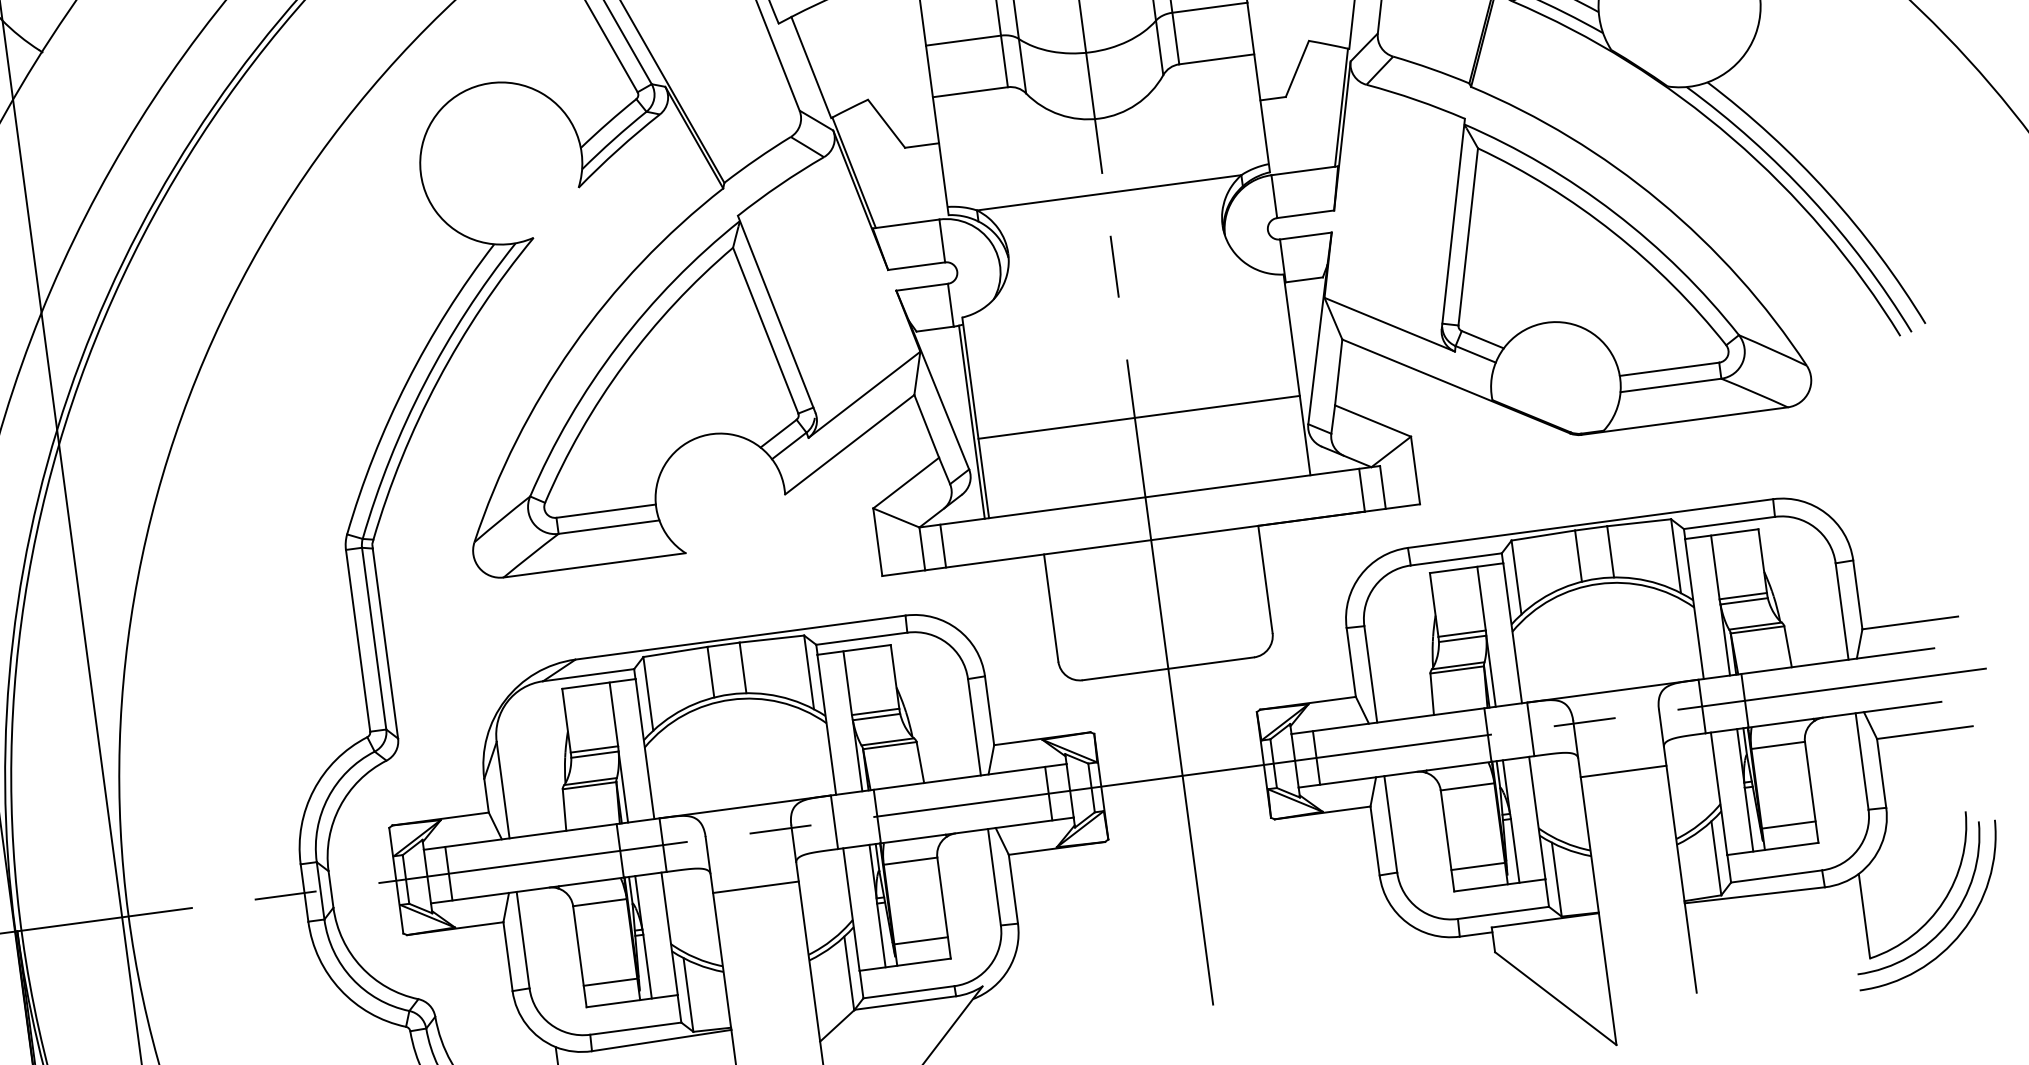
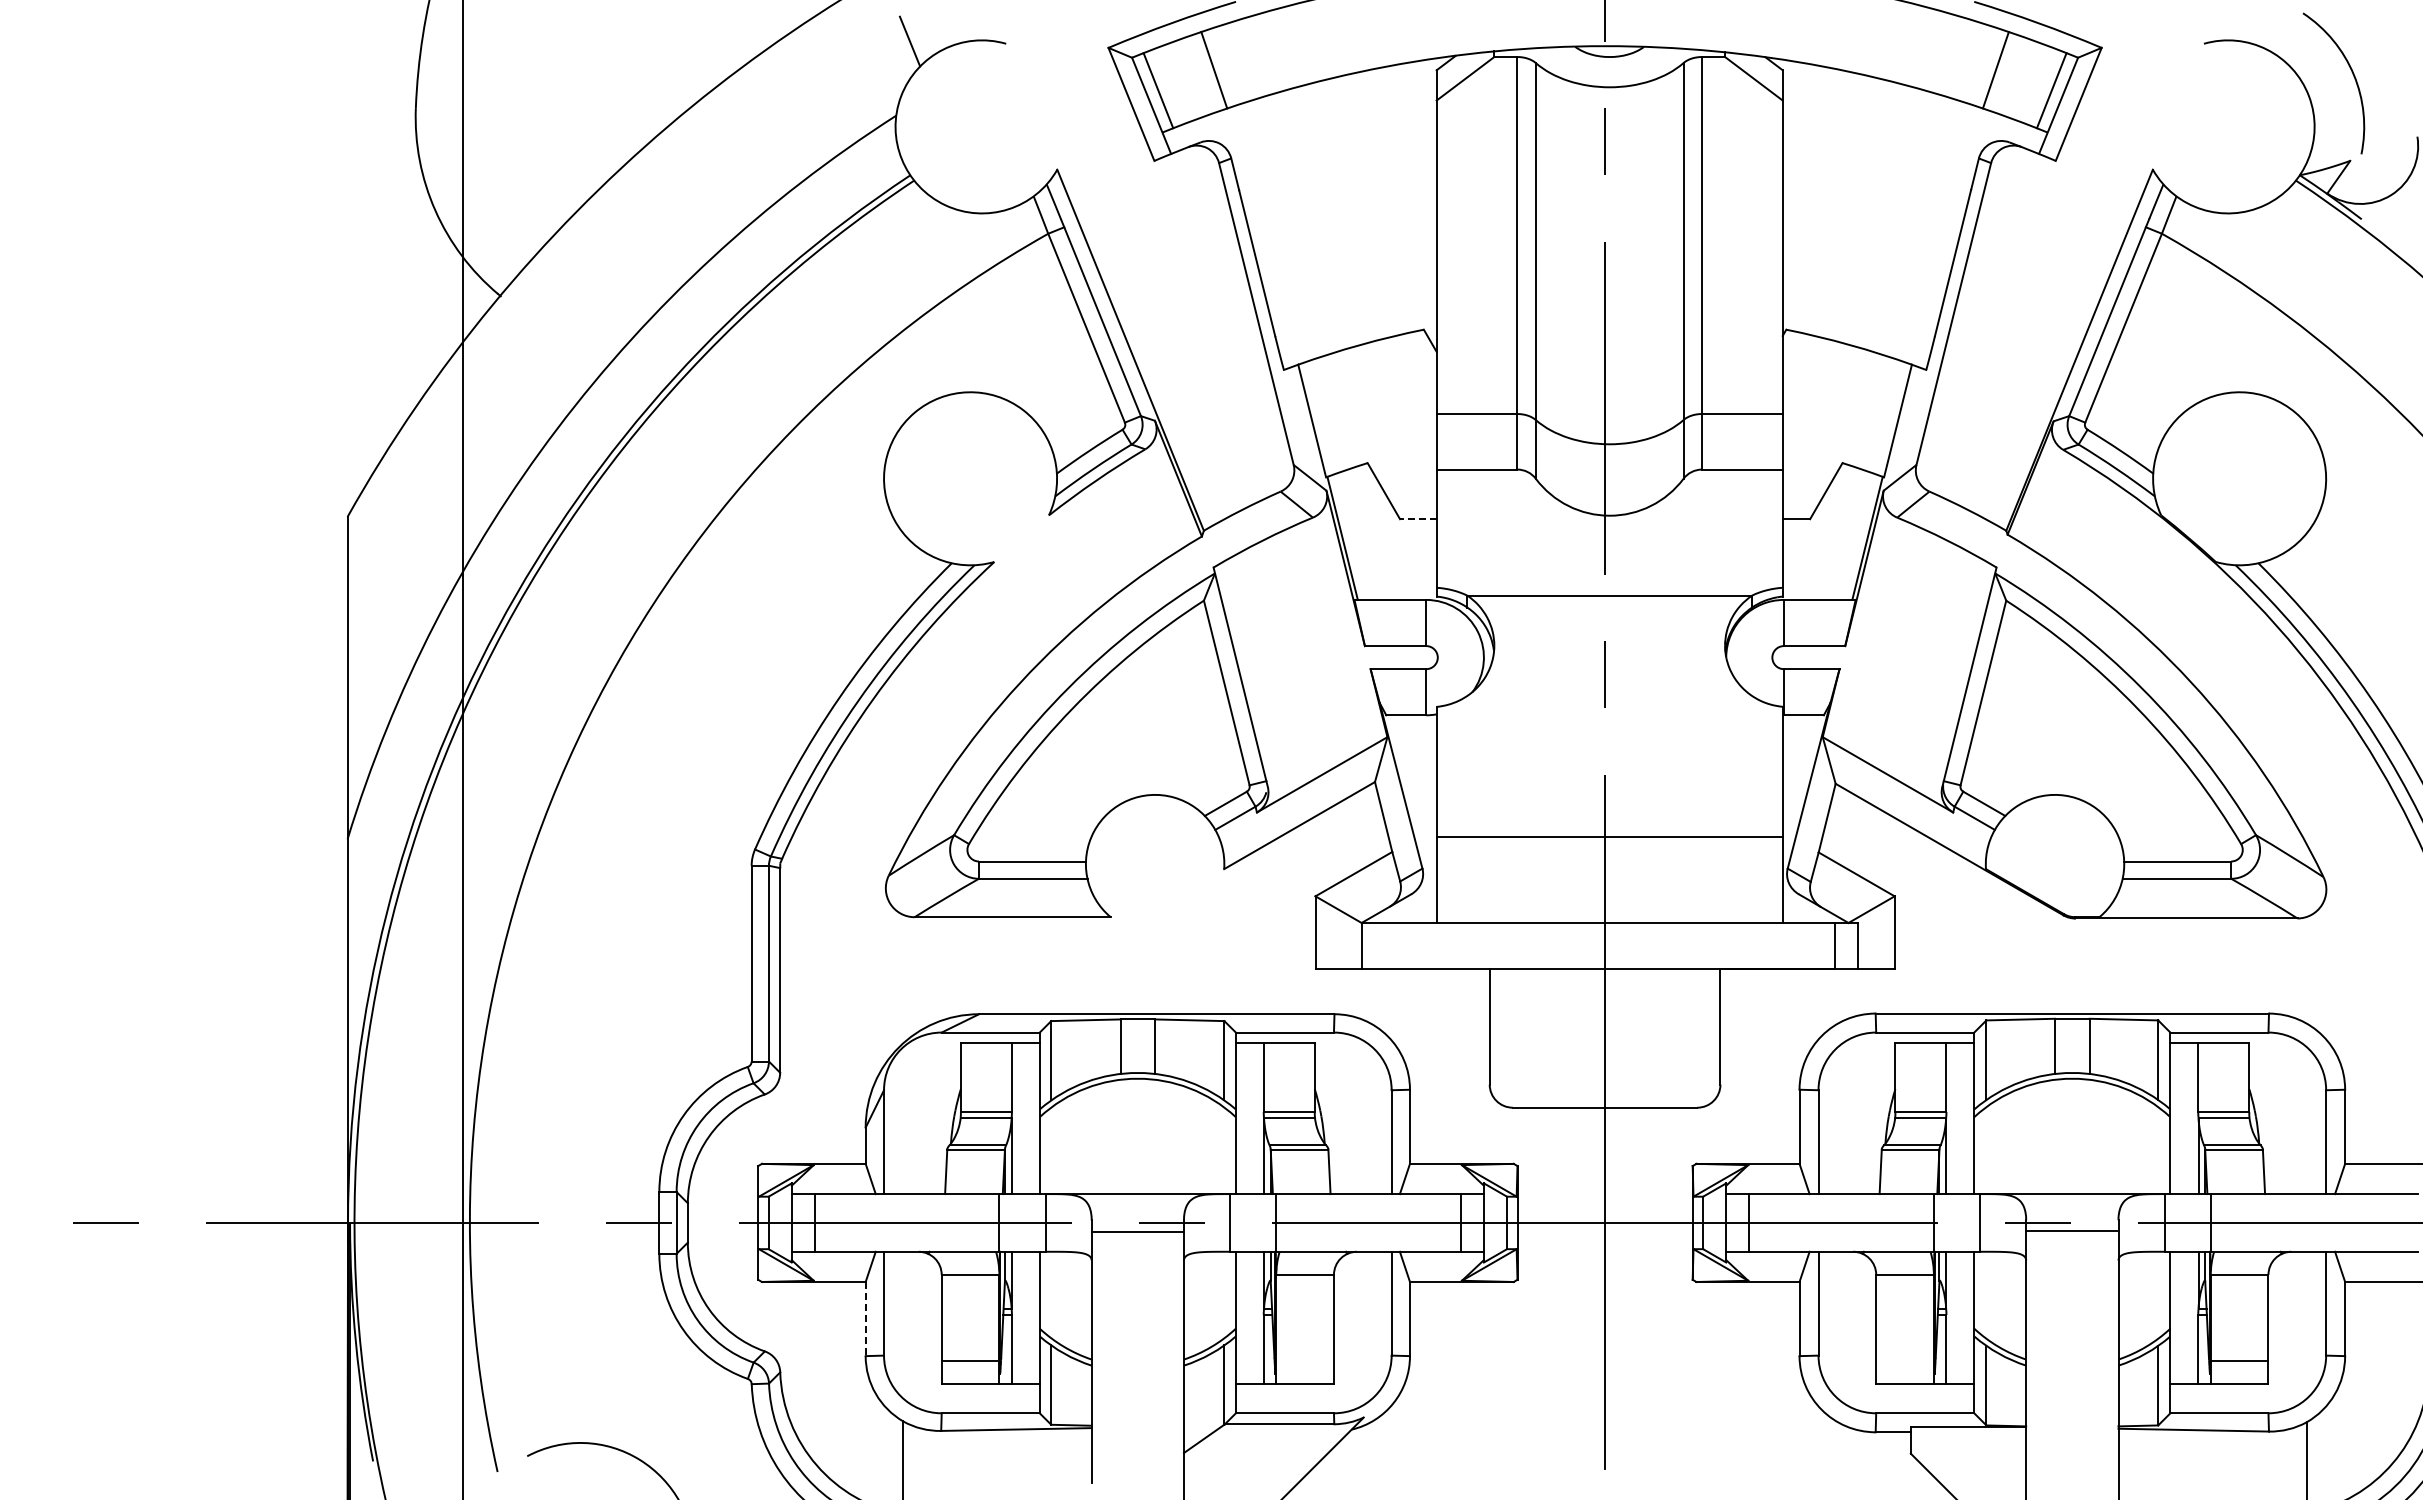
line: (921, 145) -> (1417, 519), solid -> dashed
line: (972, 421) -> (1432, 818), removed
line: (943, 545) -> (1384, 945), removed
line: (1623, 771) -> (2072, 1230), moved
line: (1477, 866) -> (1904, 1360), removed
line: (755, 887) -> (1137, 1231), moved
line: (920, 940) -> (1304, 1360), removed
line: (507, 957) -> (865, 1319), solid -> dashed

